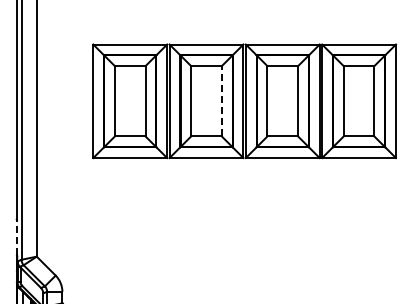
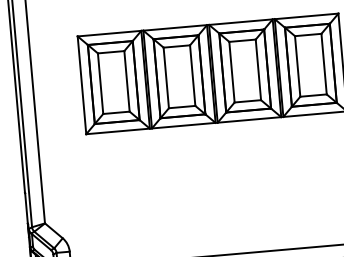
line: (221, 100) -> (192, 74), dashed -> solid
line: (16, 237) -> (26, 208), dashed -> solid

